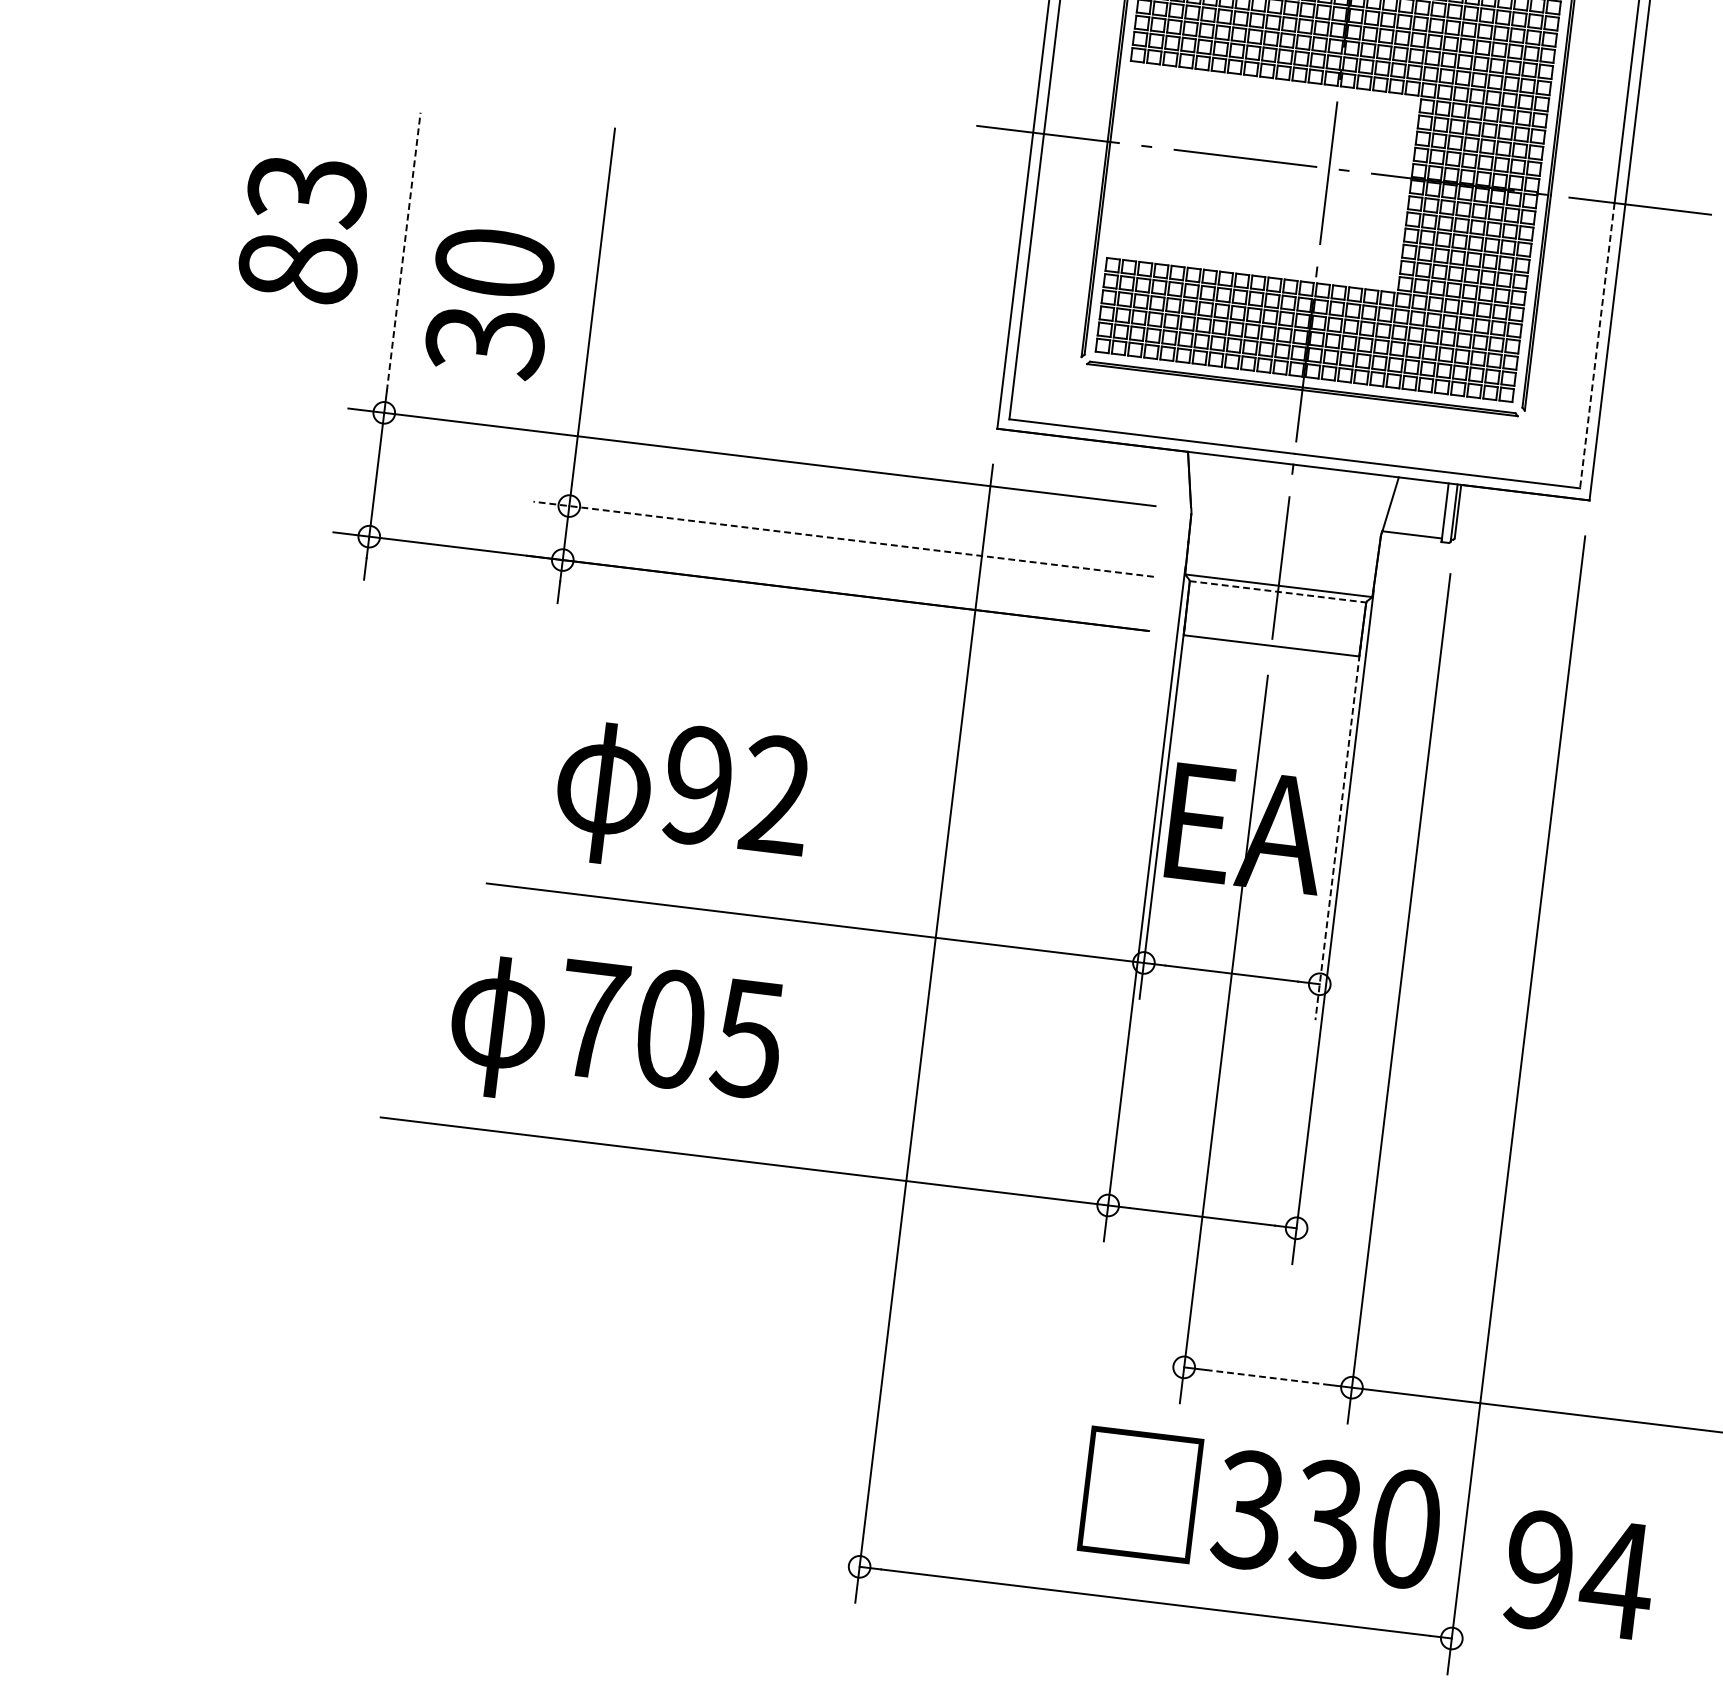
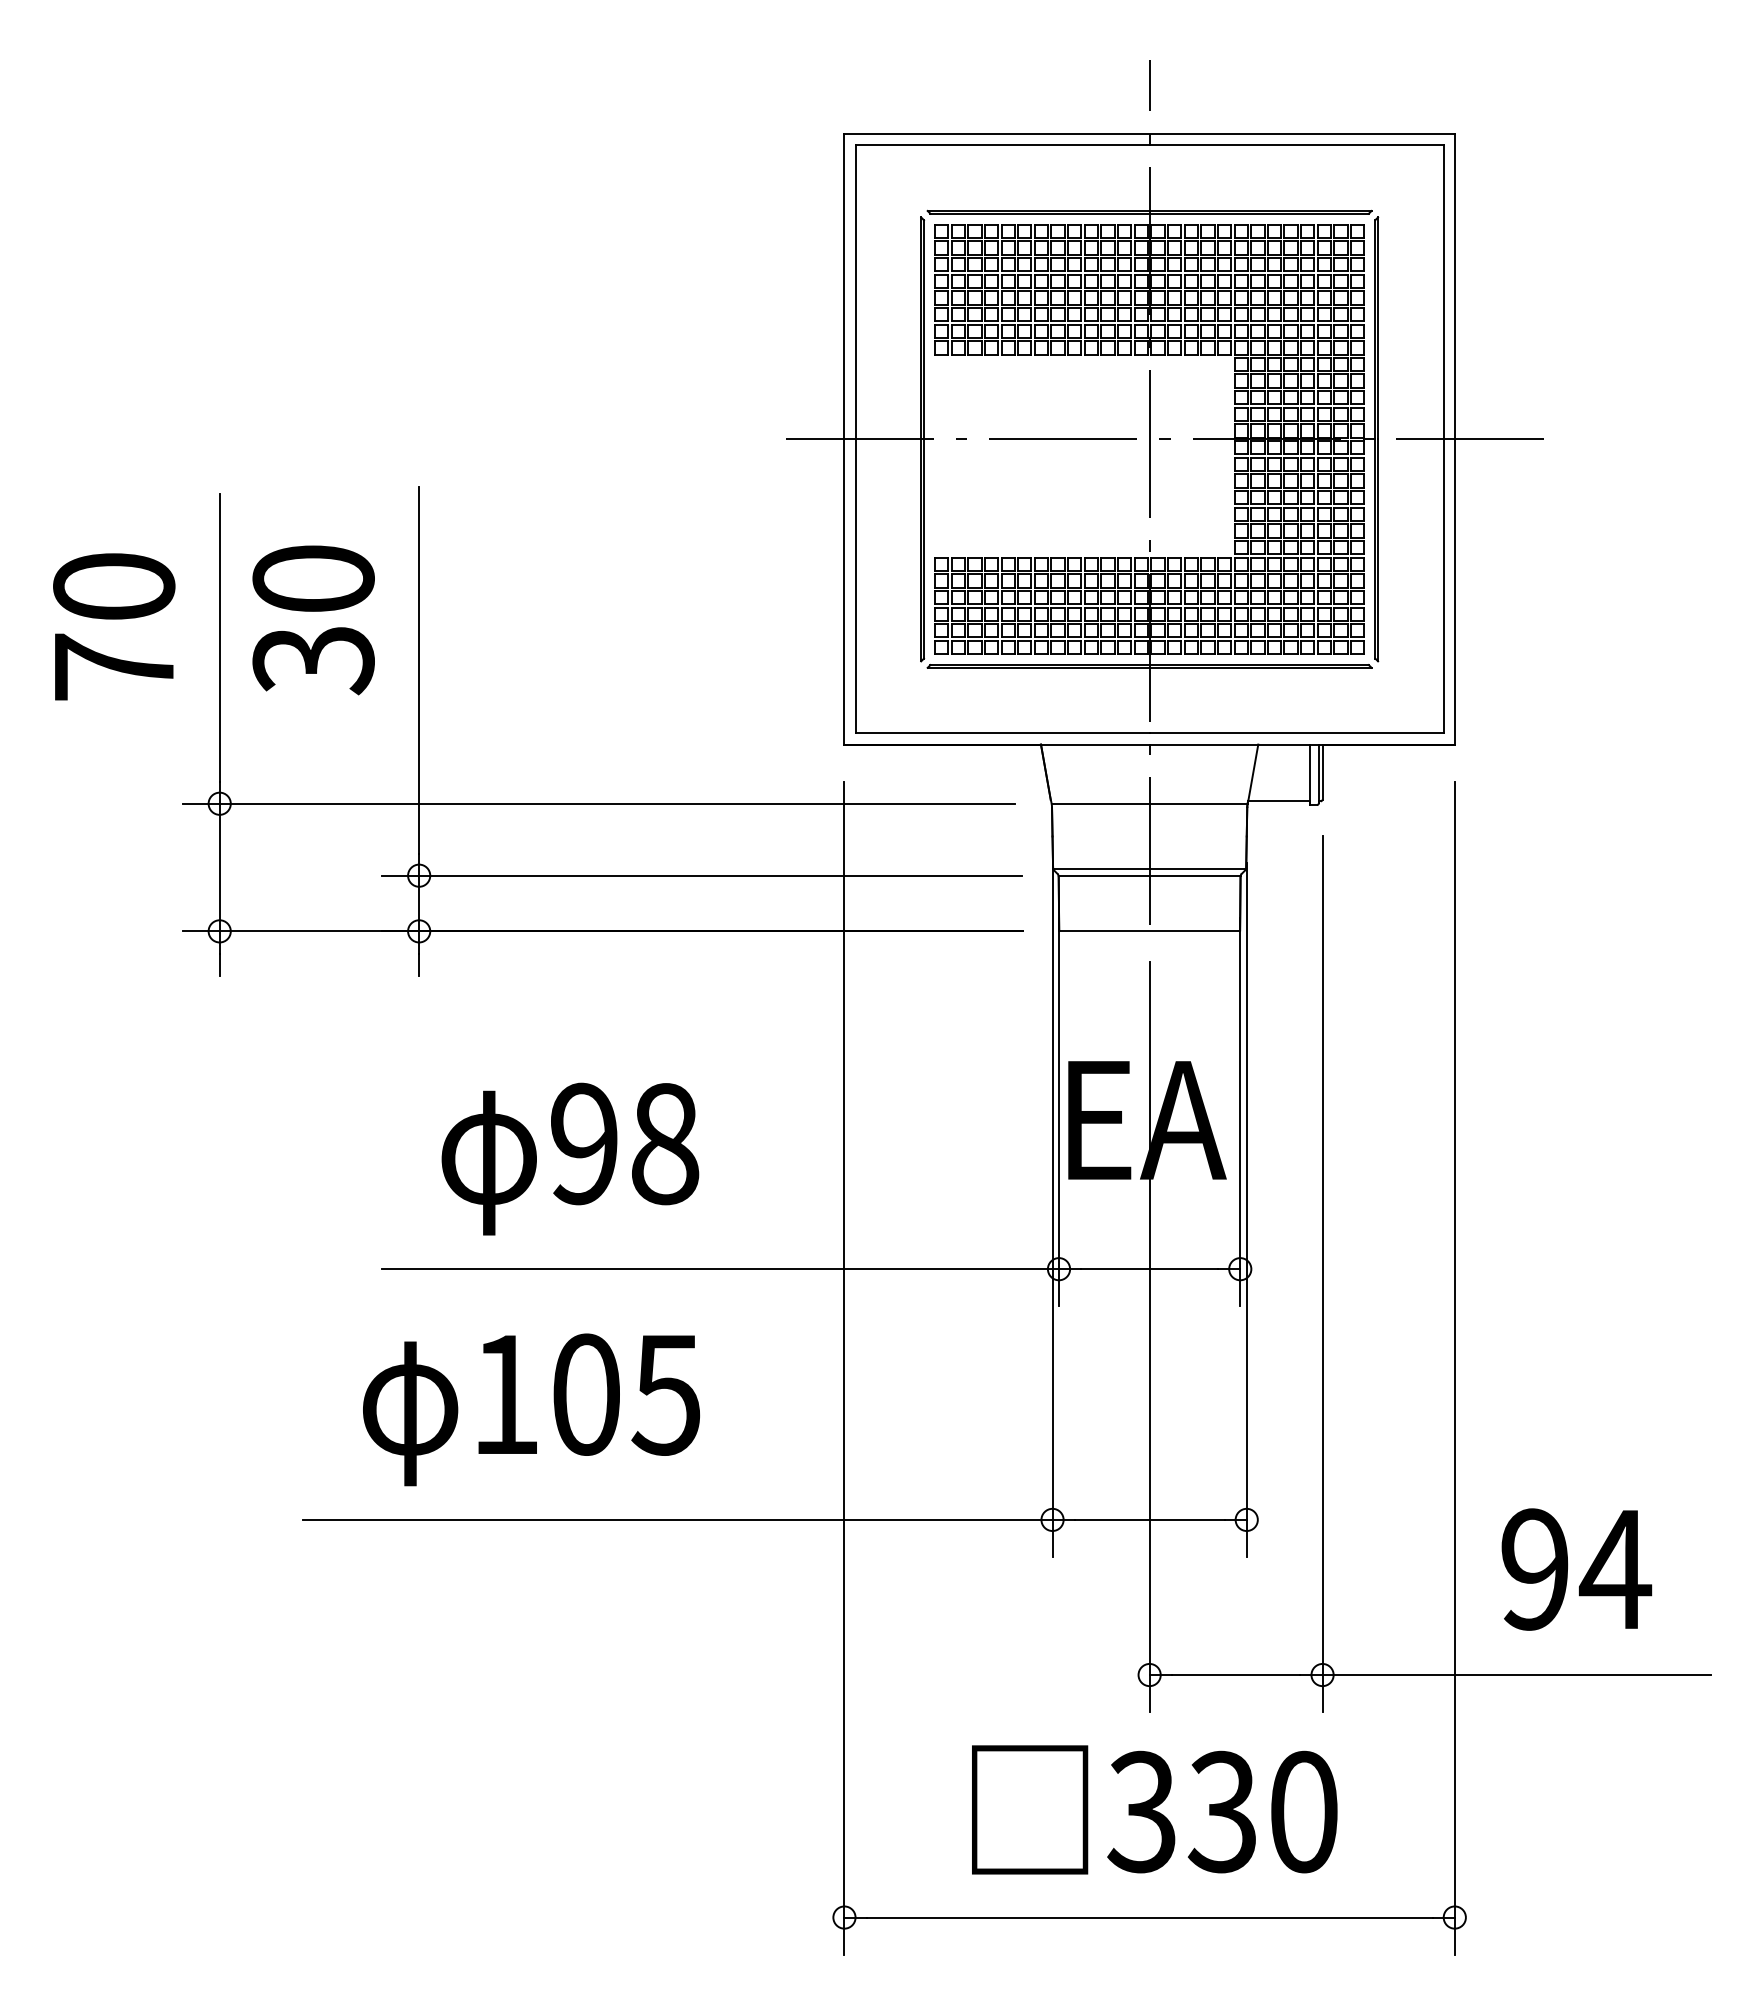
text: (302, 228) -> (114, 626), 83 -> 70
line: (403, 251) -> (219, 637), dashed -> solid
text: (489, 303) -> (313, 620), moved
line: (1597, 345) -> (1443, 586), dashed -> solid
line: (1286, 521) -> (1149, 803), added
line: (843, 539) -> (701, 875), dashed -> solid
line: (1278, 591) -> (1150, 875), dashed -> solid
text: (776, 794) -> (665, 1143), 92 -> 98
line: (1338, 832) -> (1240, 1112), dashed -> solid
text: (593, 1019) -> (506, 1394), 705 -> 105
line: (1268, 1378) -> (1236, 1675), dashed -> solid
text: (1261, 1509) -> (1154, 1809), moved
text: (1579, 1575) -> (1576, 1569), moved

